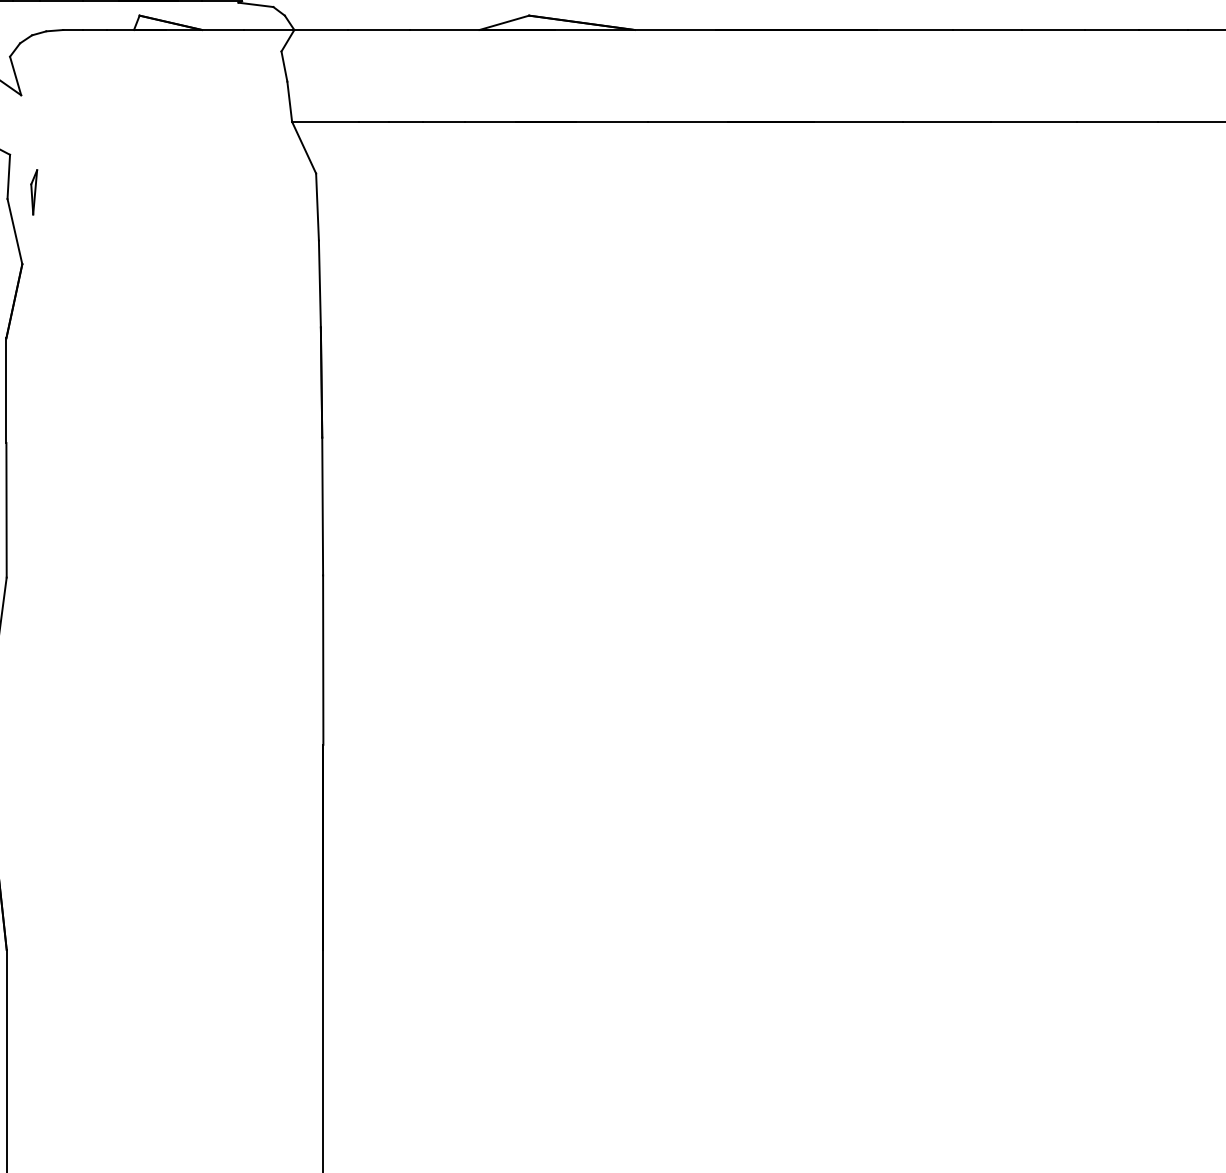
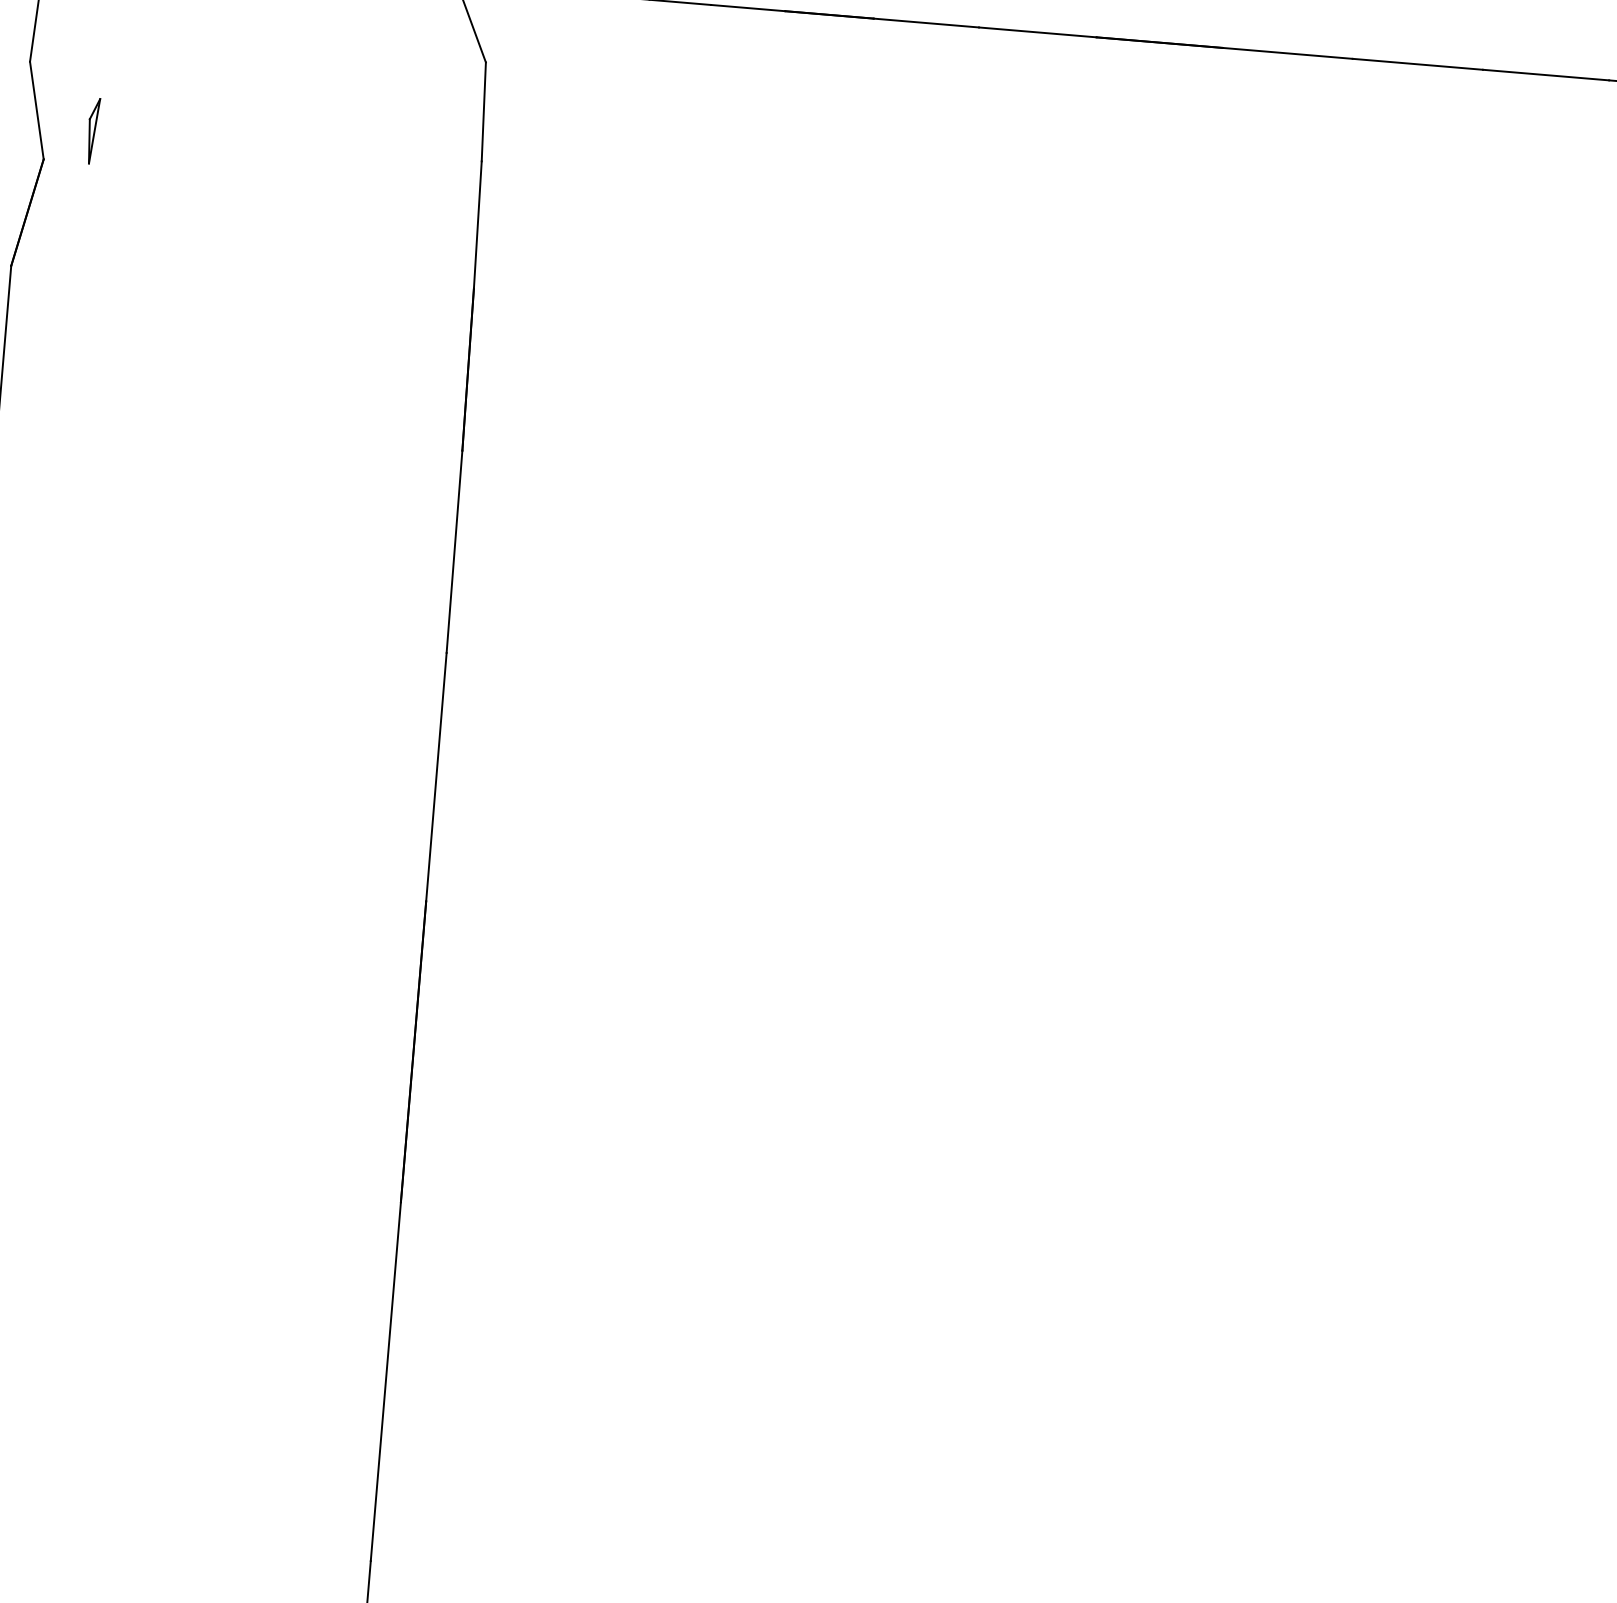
part: (34, 192) -> (93, 131), moved

